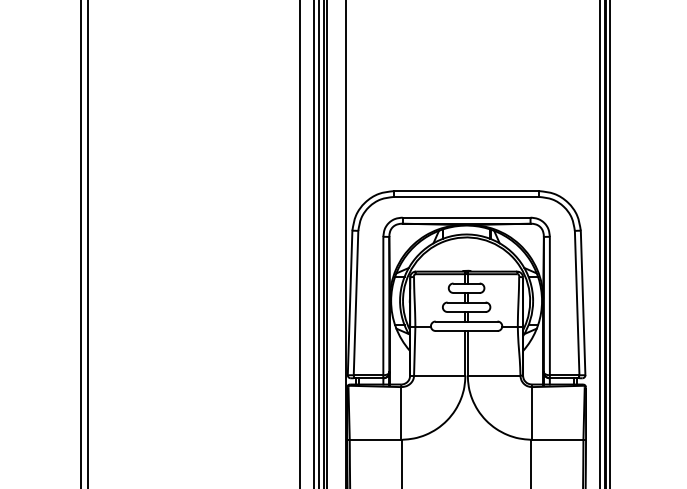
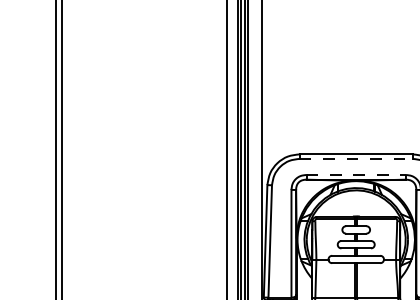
line: (466, 196) -> (356, 158), solid -> dashed
line: (466, 217) -> (356, 174), solid -> dashed

